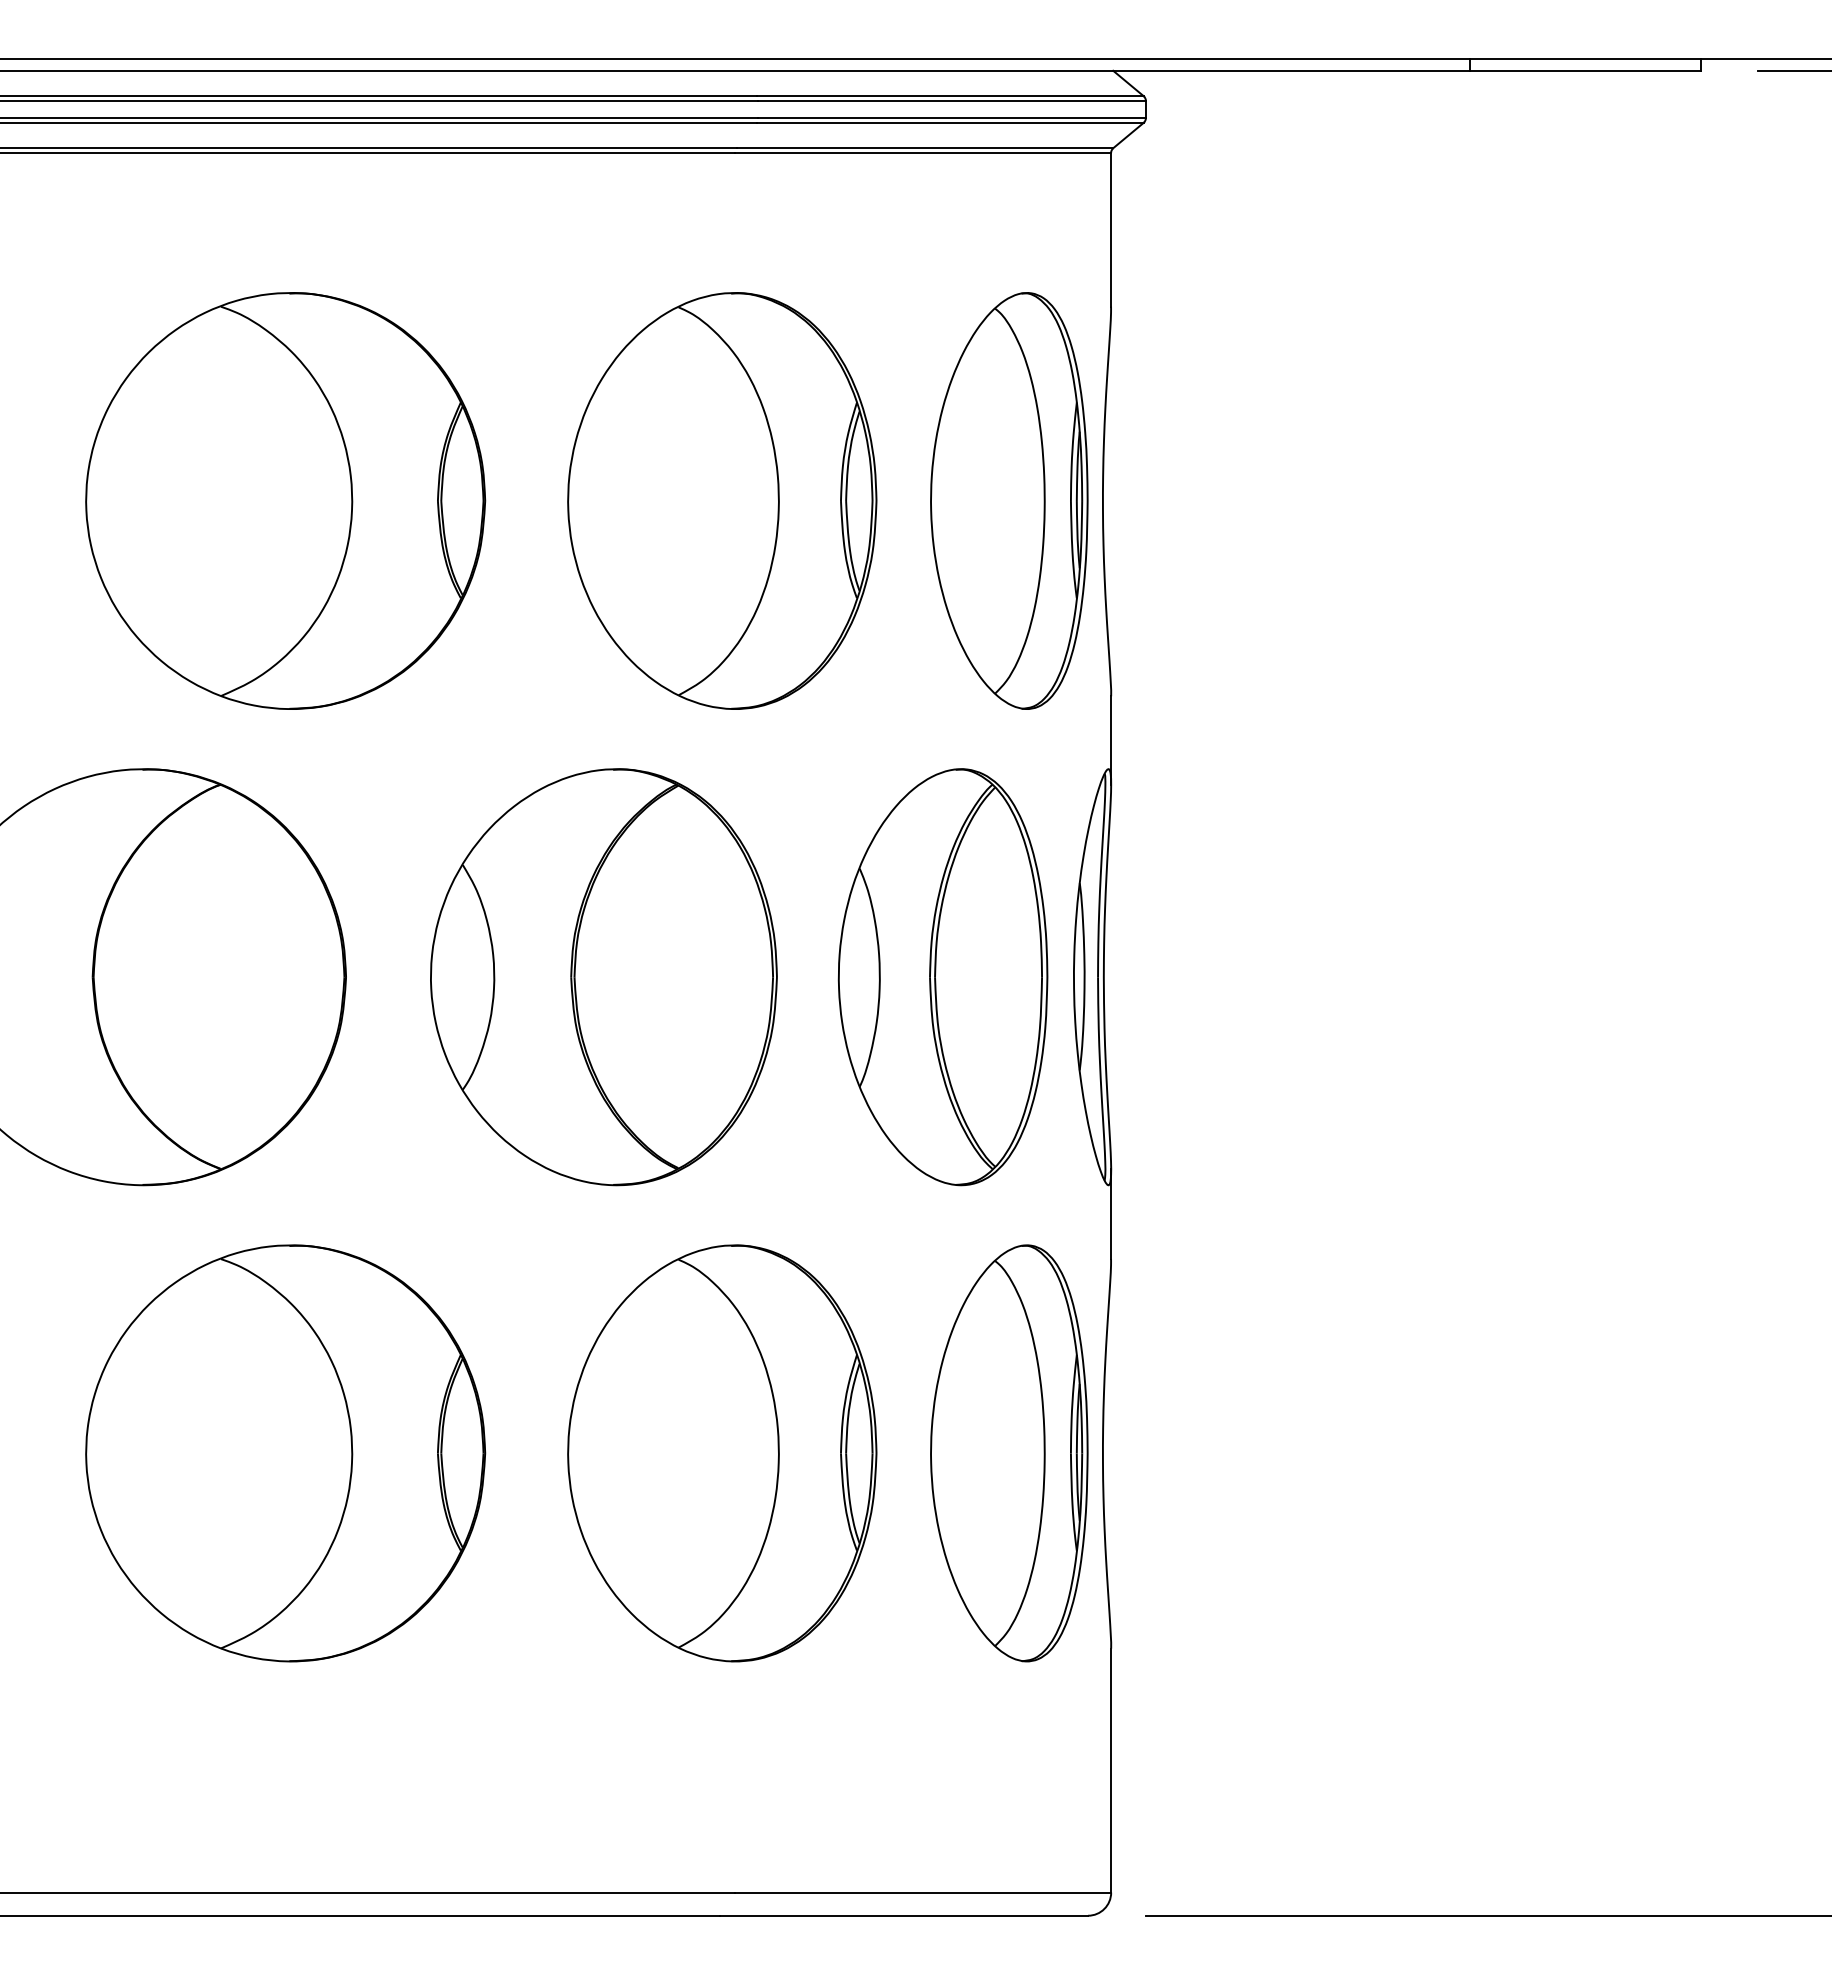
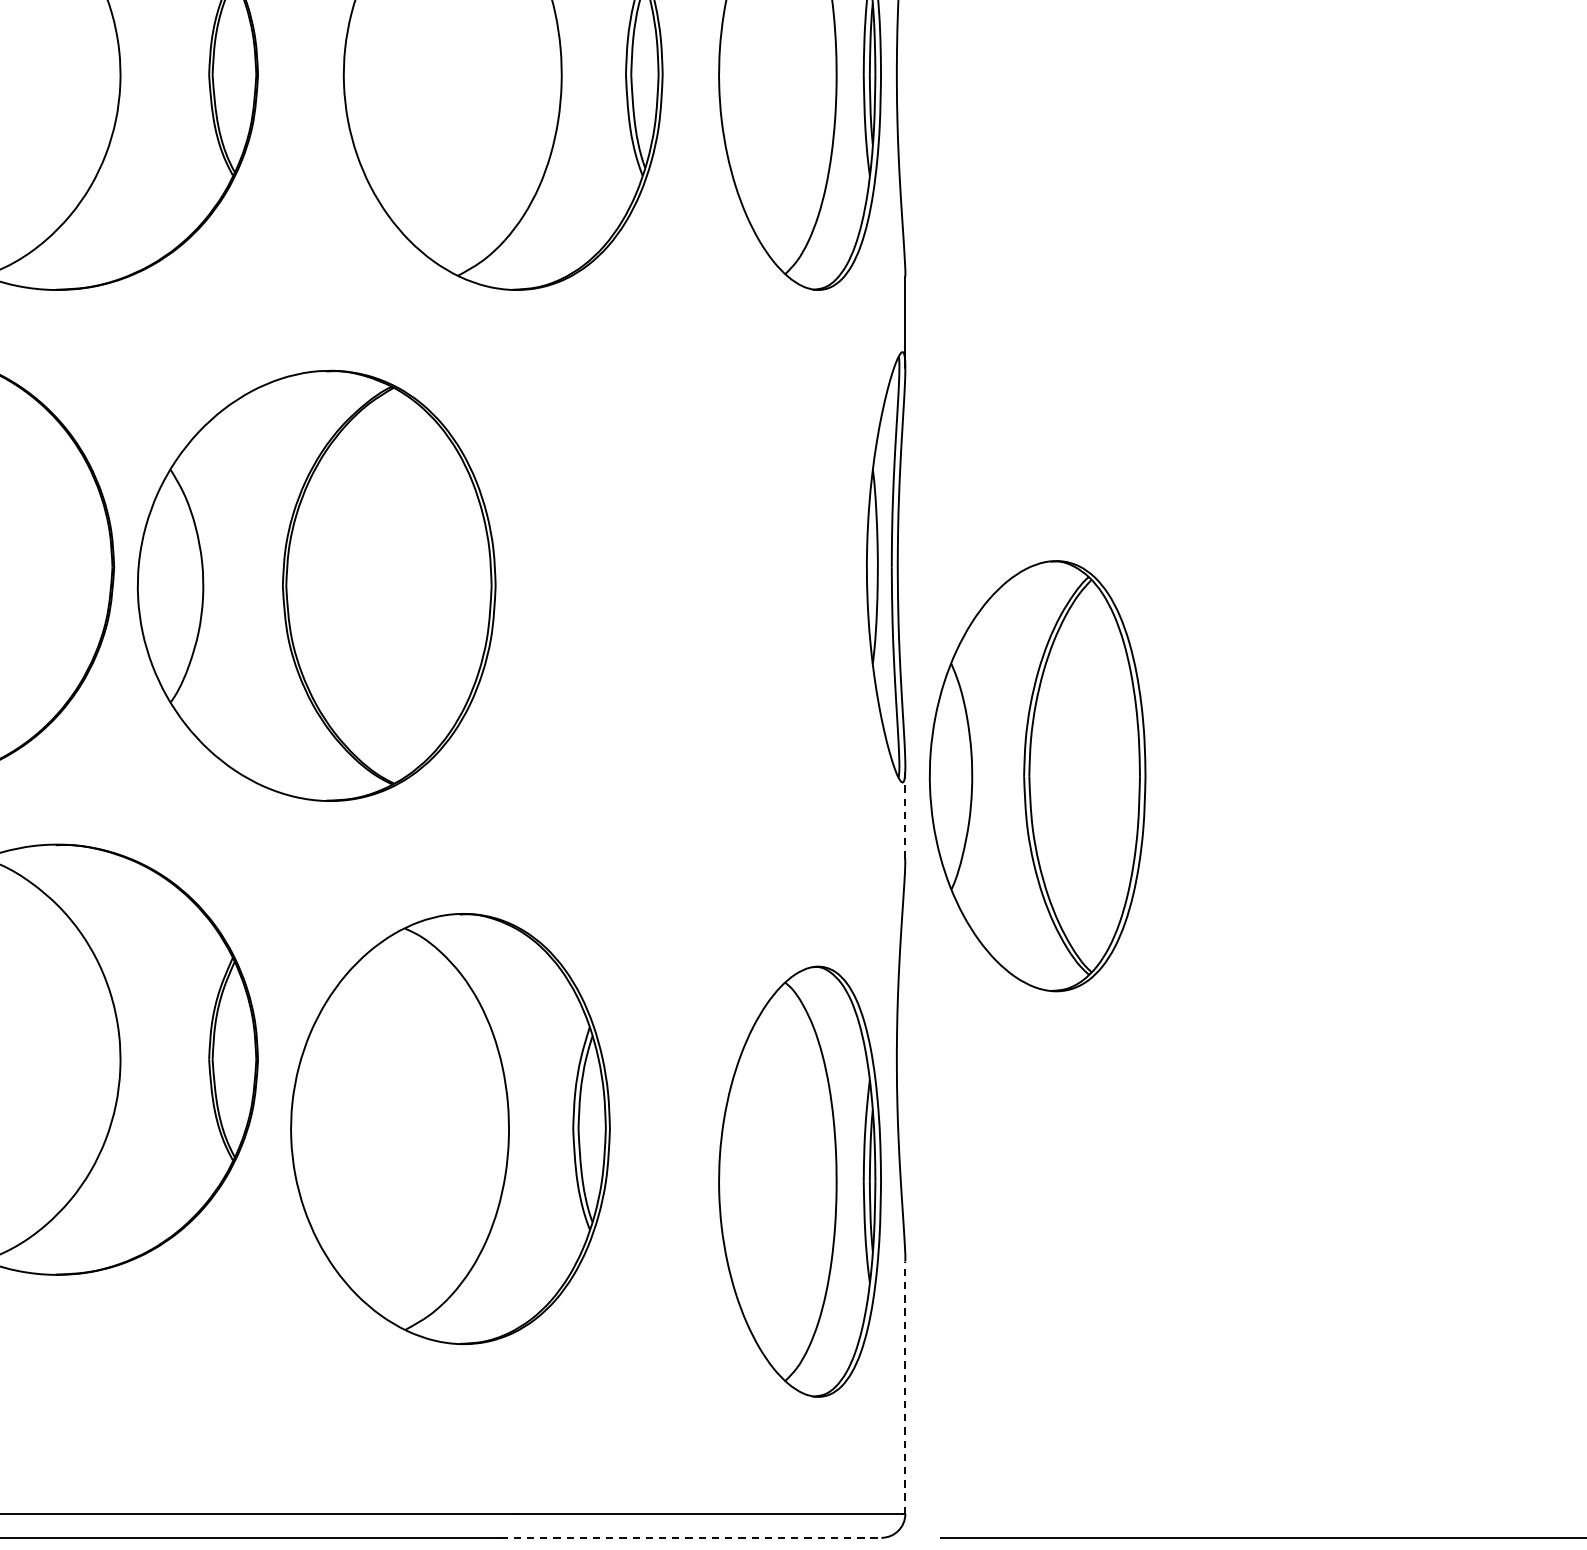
part: (603, 977) -> (316, 586), moved
part: (942, 977) -> (1037, 776), moved
line: (1111, 1214) -> (905, 812), solid -> dashed
part: (722, 1453) -> (450, 1129), moved
part: (1009, 1453) -> (800, 1181), moved
line: (1111, 1770) -> (905, 1387), solid -> dashed
line: (904, 1915) -> (691, 1537), solid -> dashed

